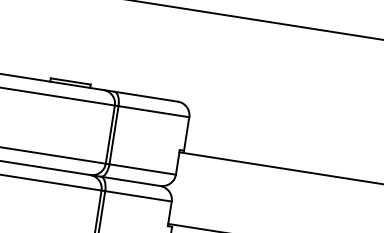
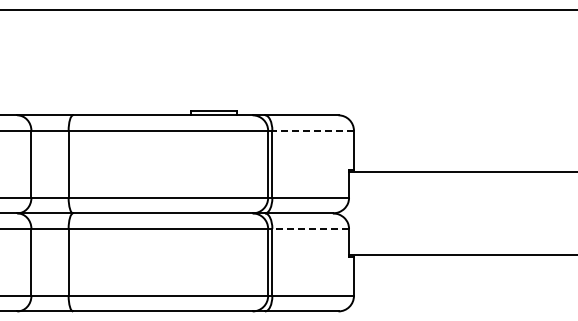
line: (154, 111) -> (313, 130), solid -> dashed
line: (138, 195) -> (310, 228), solid -> dashed

